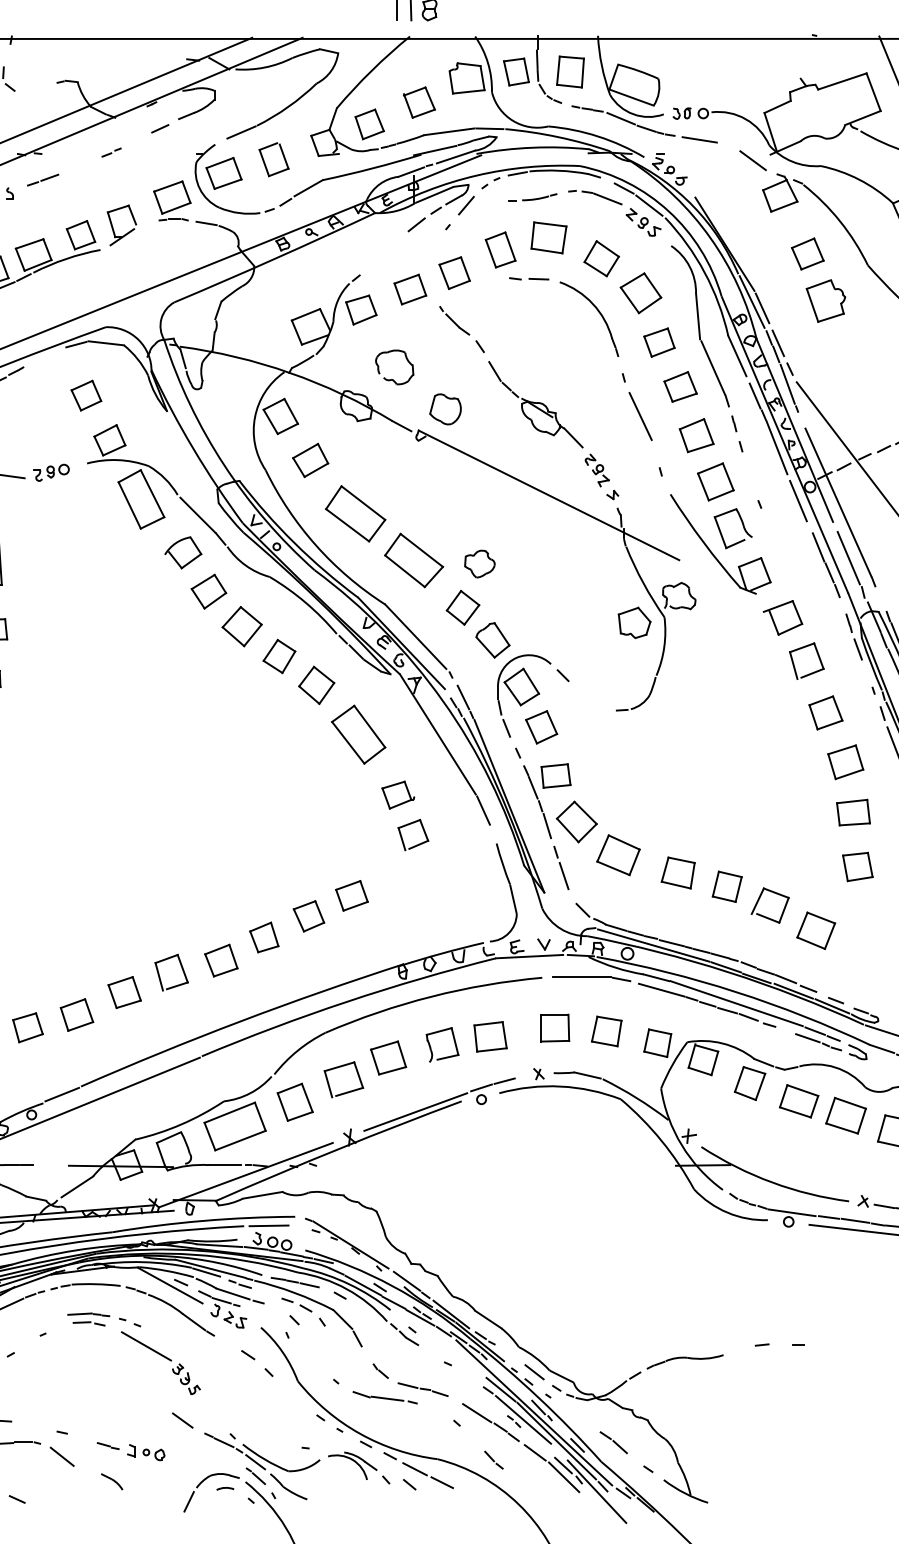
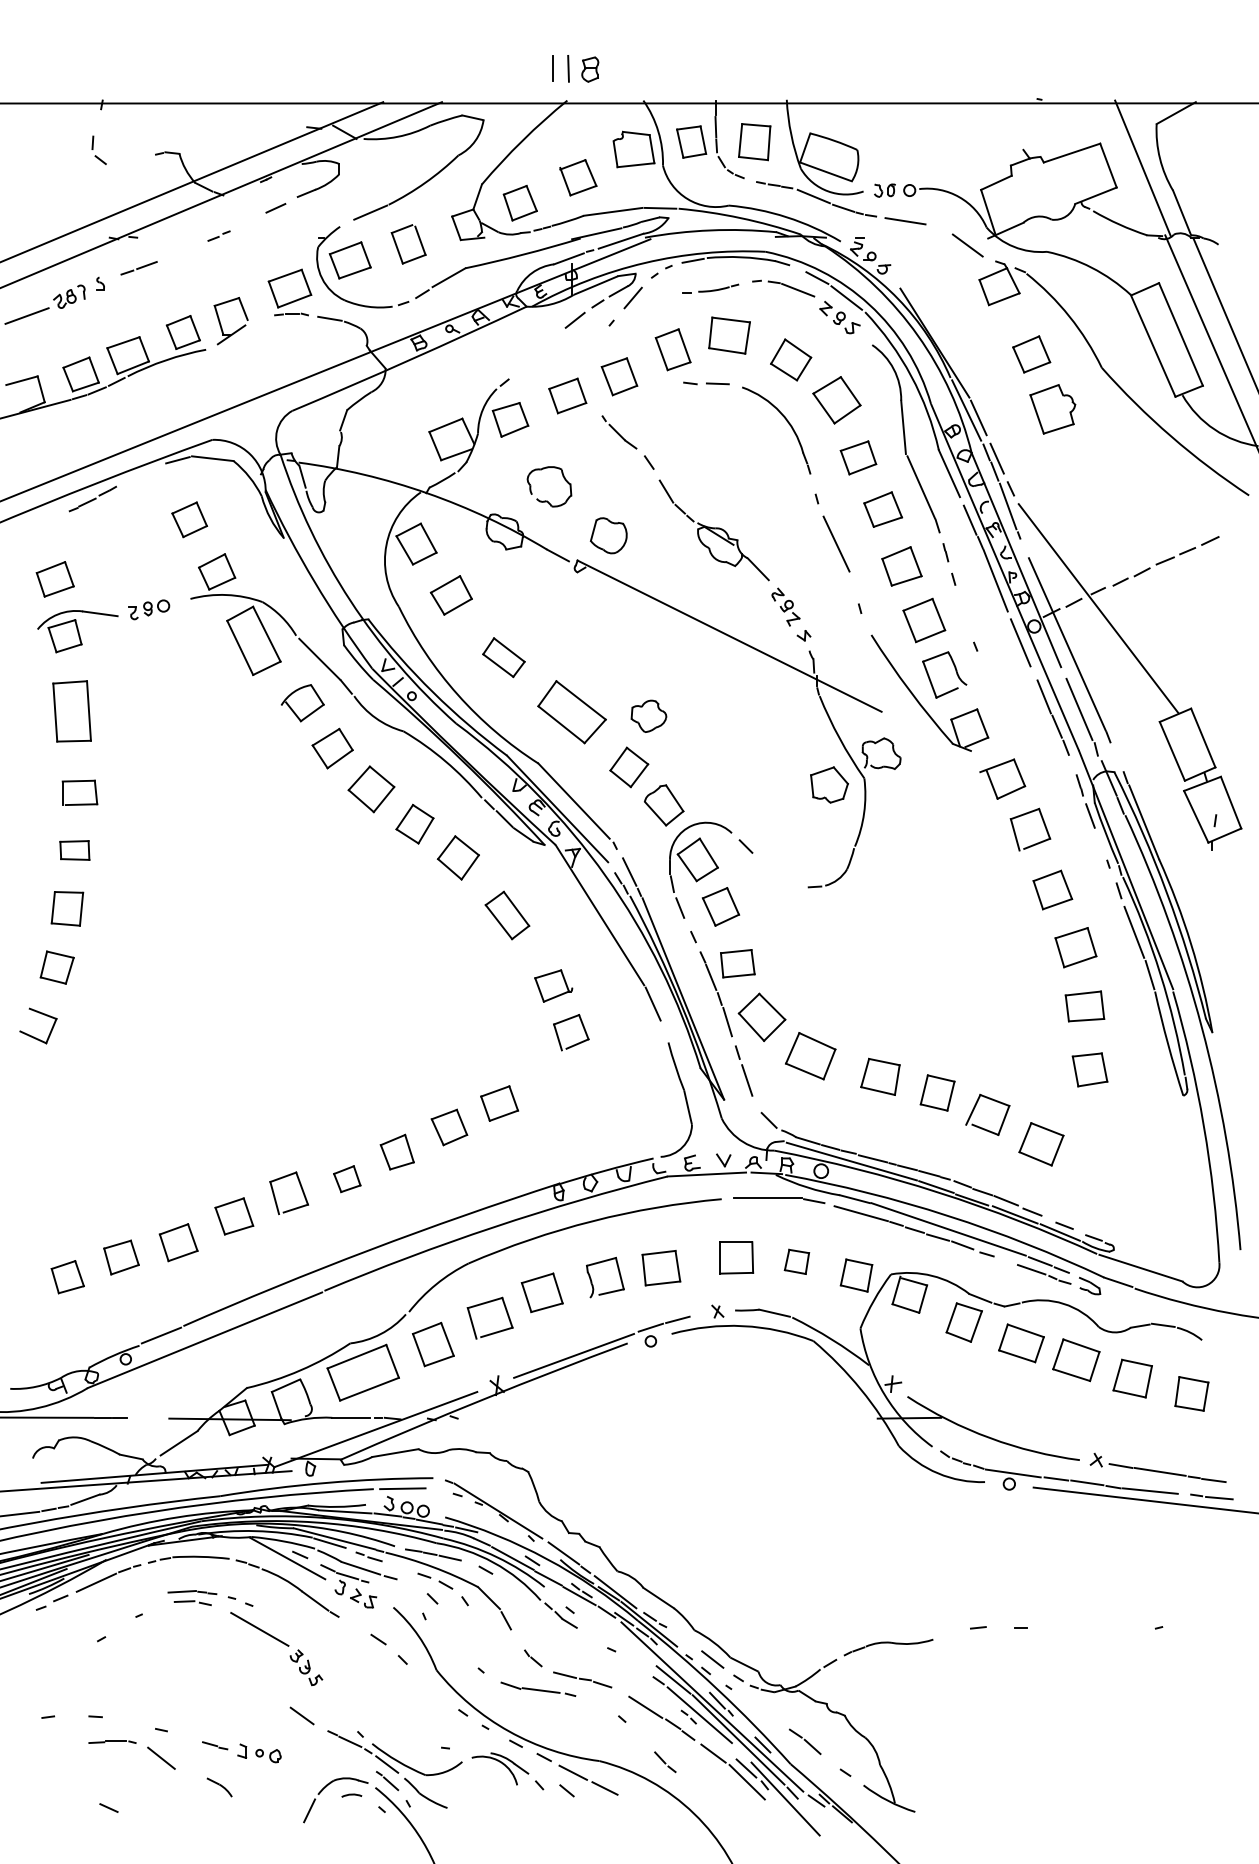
part: (355, 513) -> (503, 657), size x0.6
part: (358, 734) -> (507, 915), size x0.7
part: (221, 960) -> (347, 1178), size x0.7
part: (606, 1031) -> (796, 1261), size x0.7

